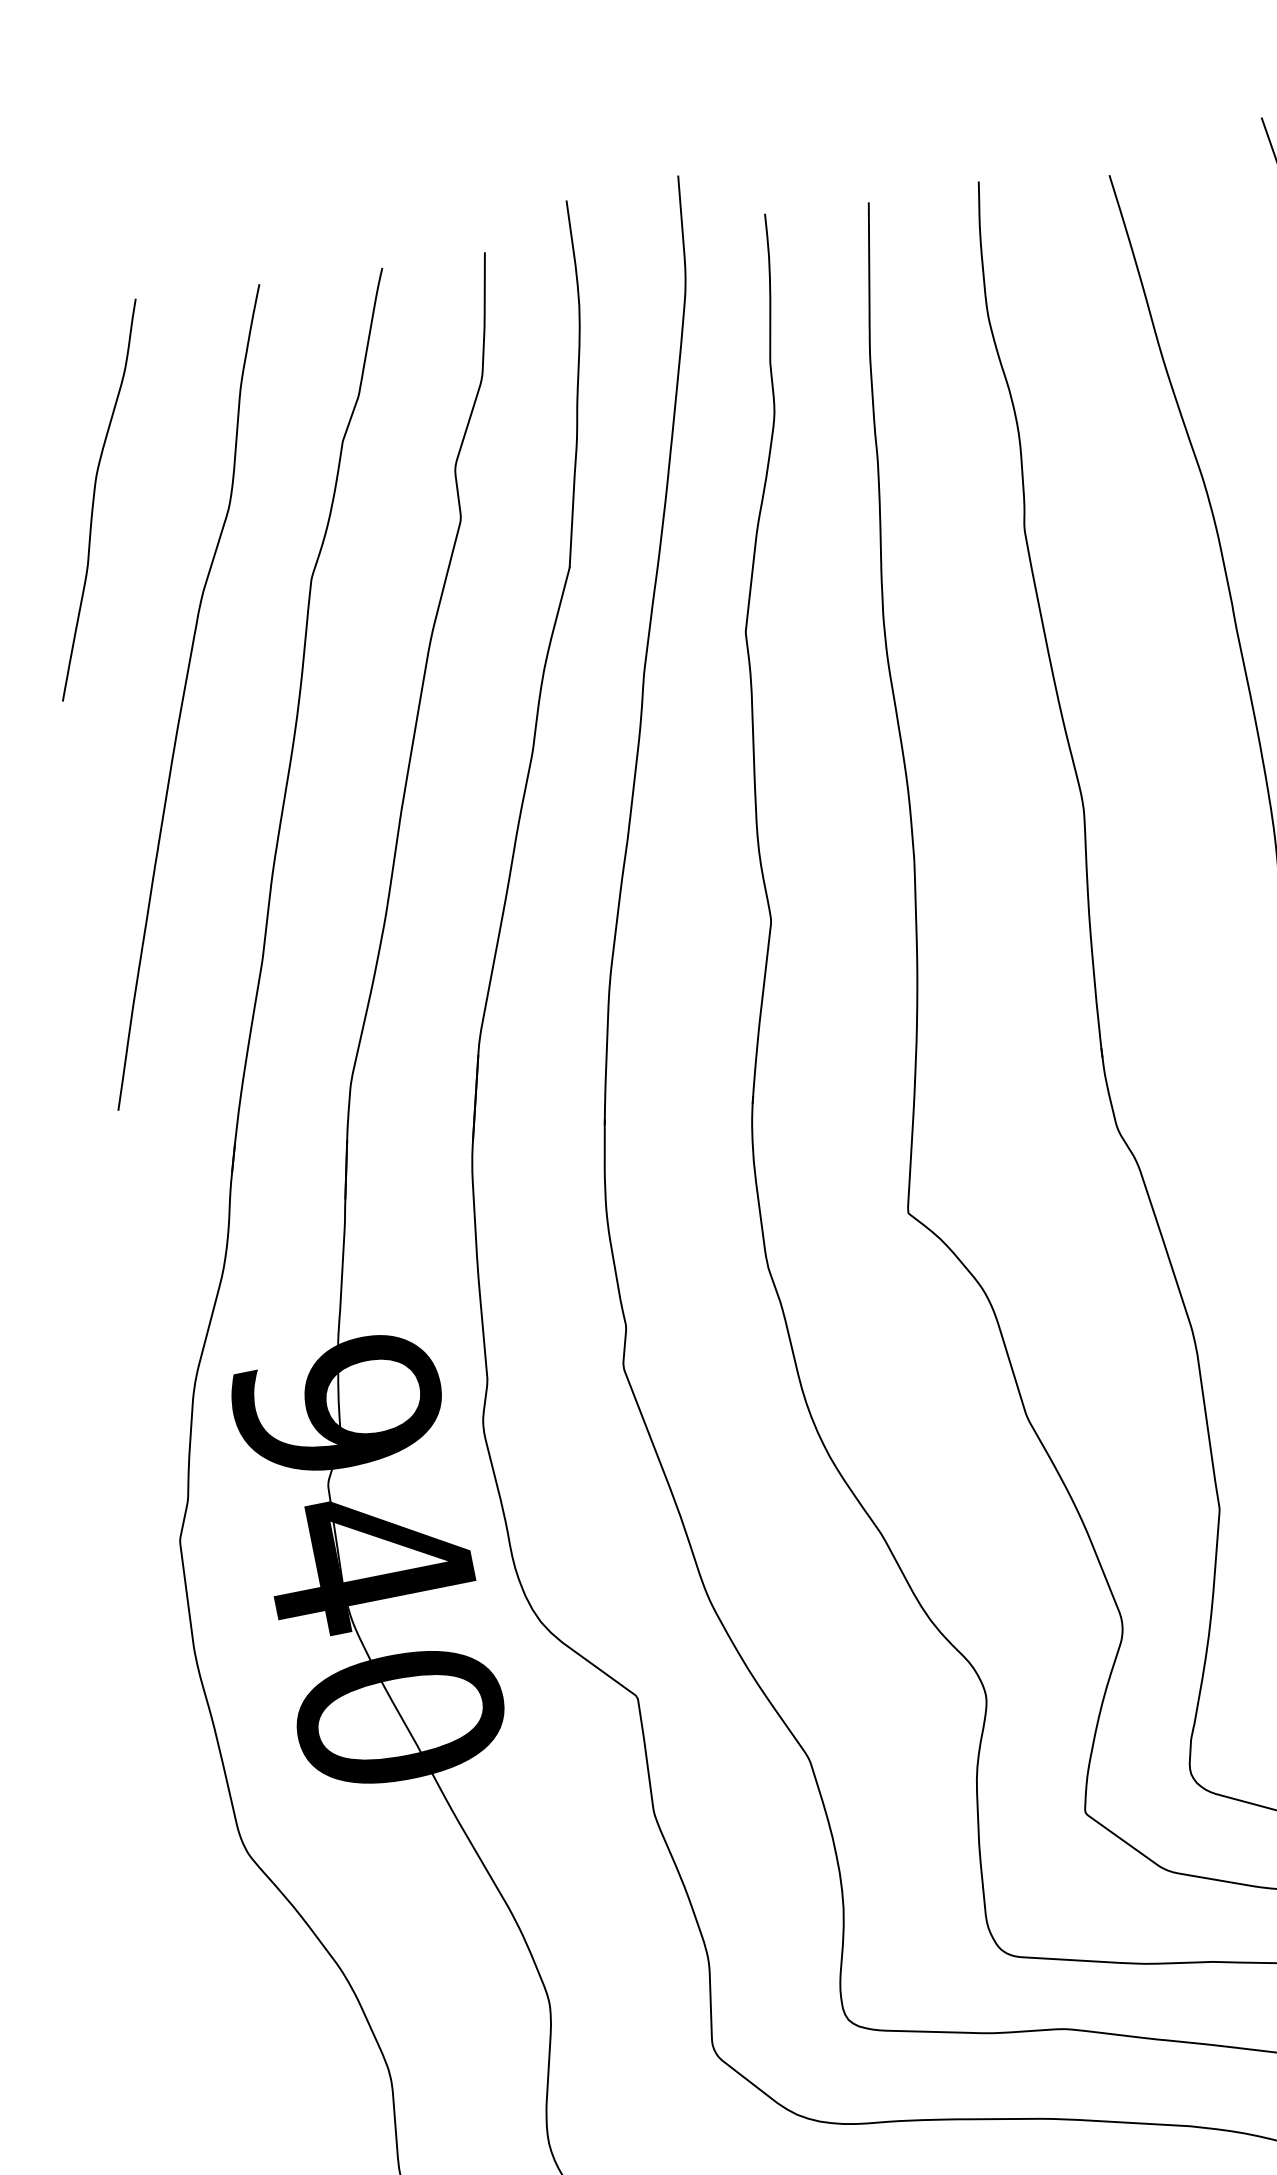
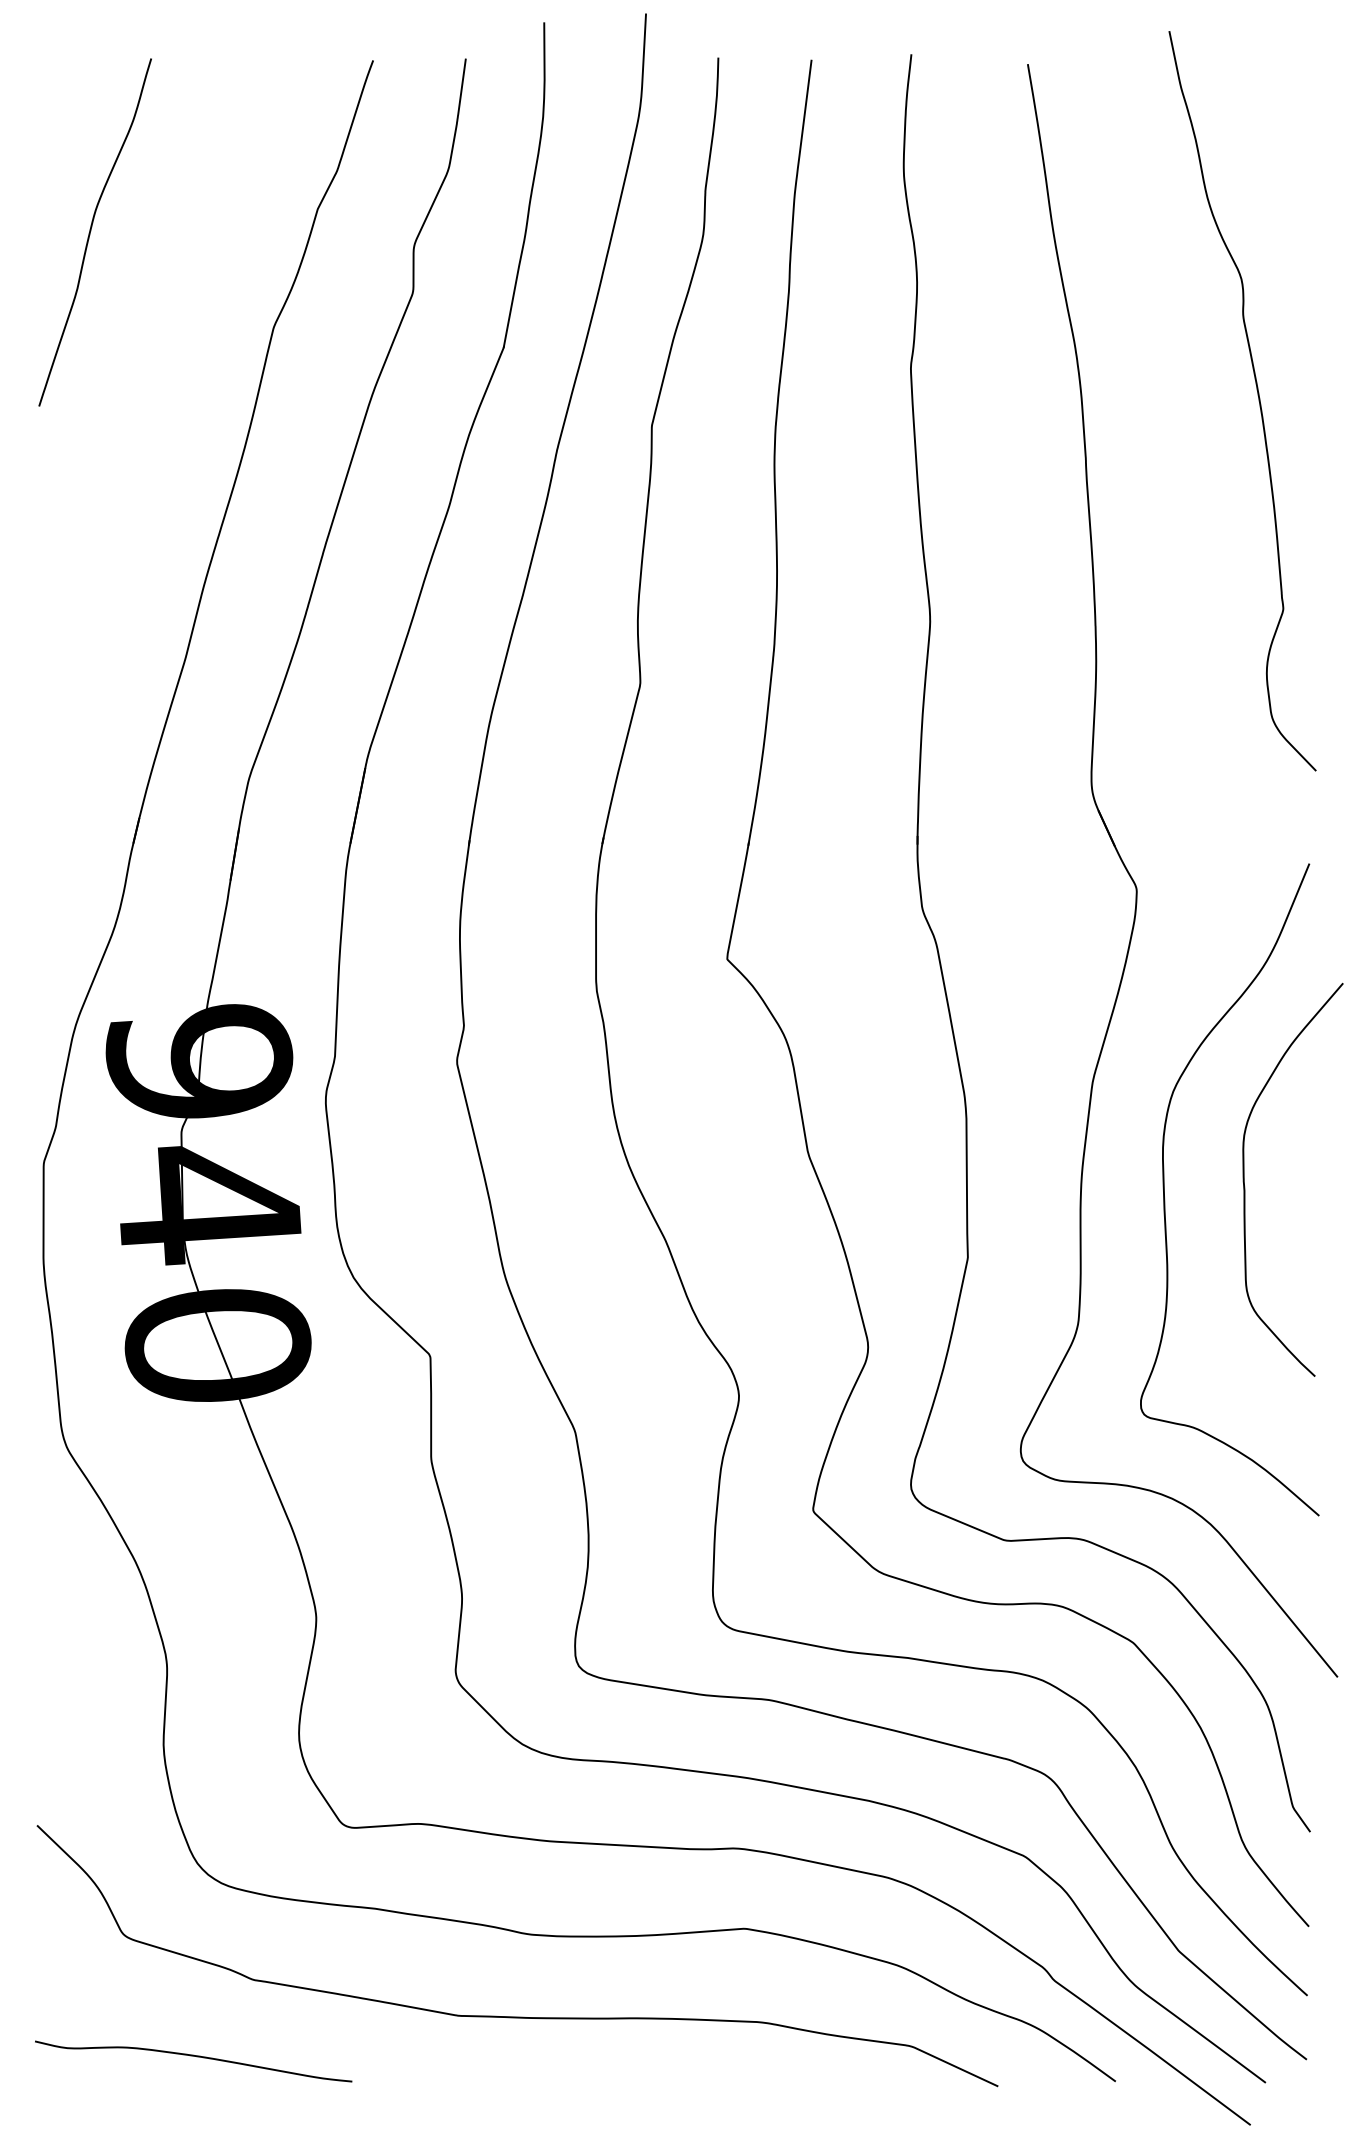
curve: (184, 697) -> (147, 417), removed

